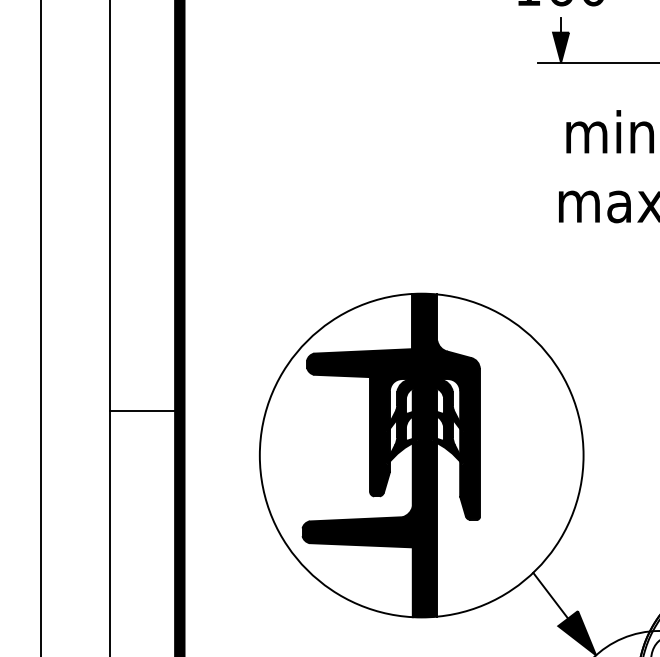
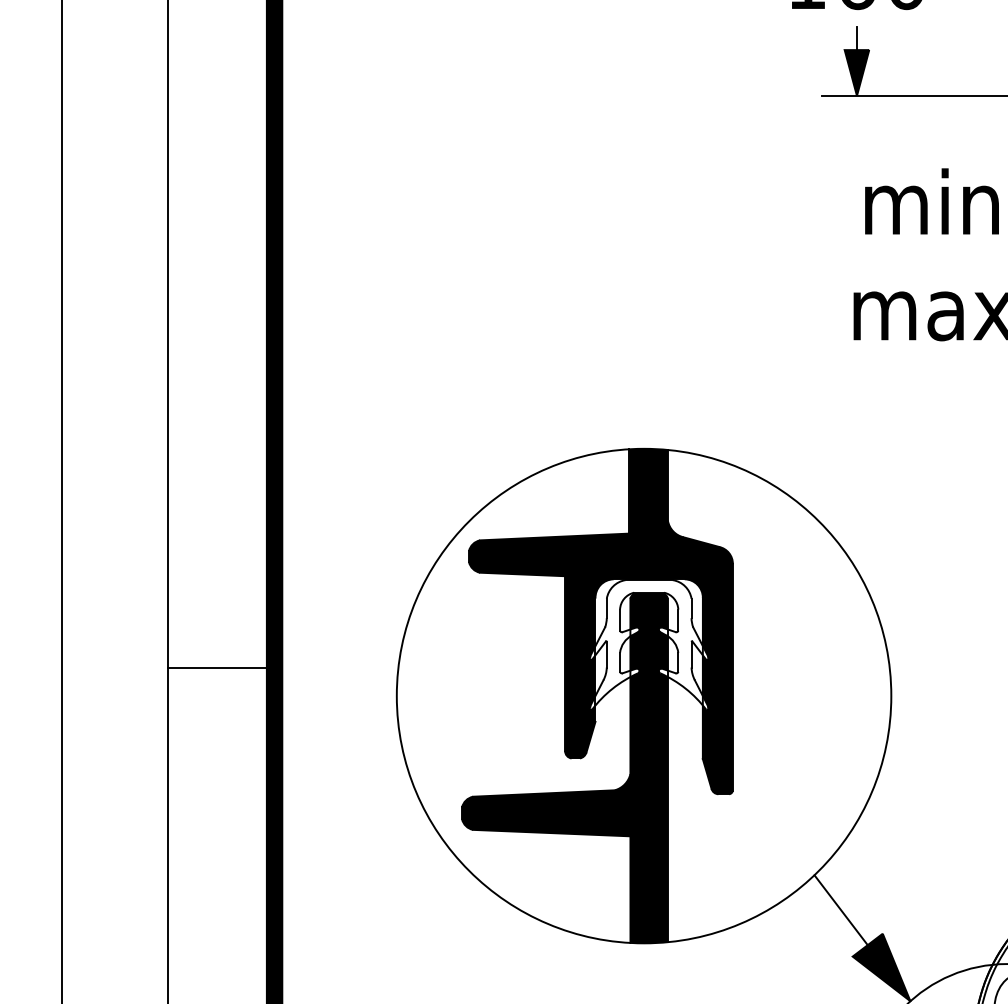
line: (144, 411) -> (220, 668), moved
fill: (424, 421) -> (648, 644), removed

